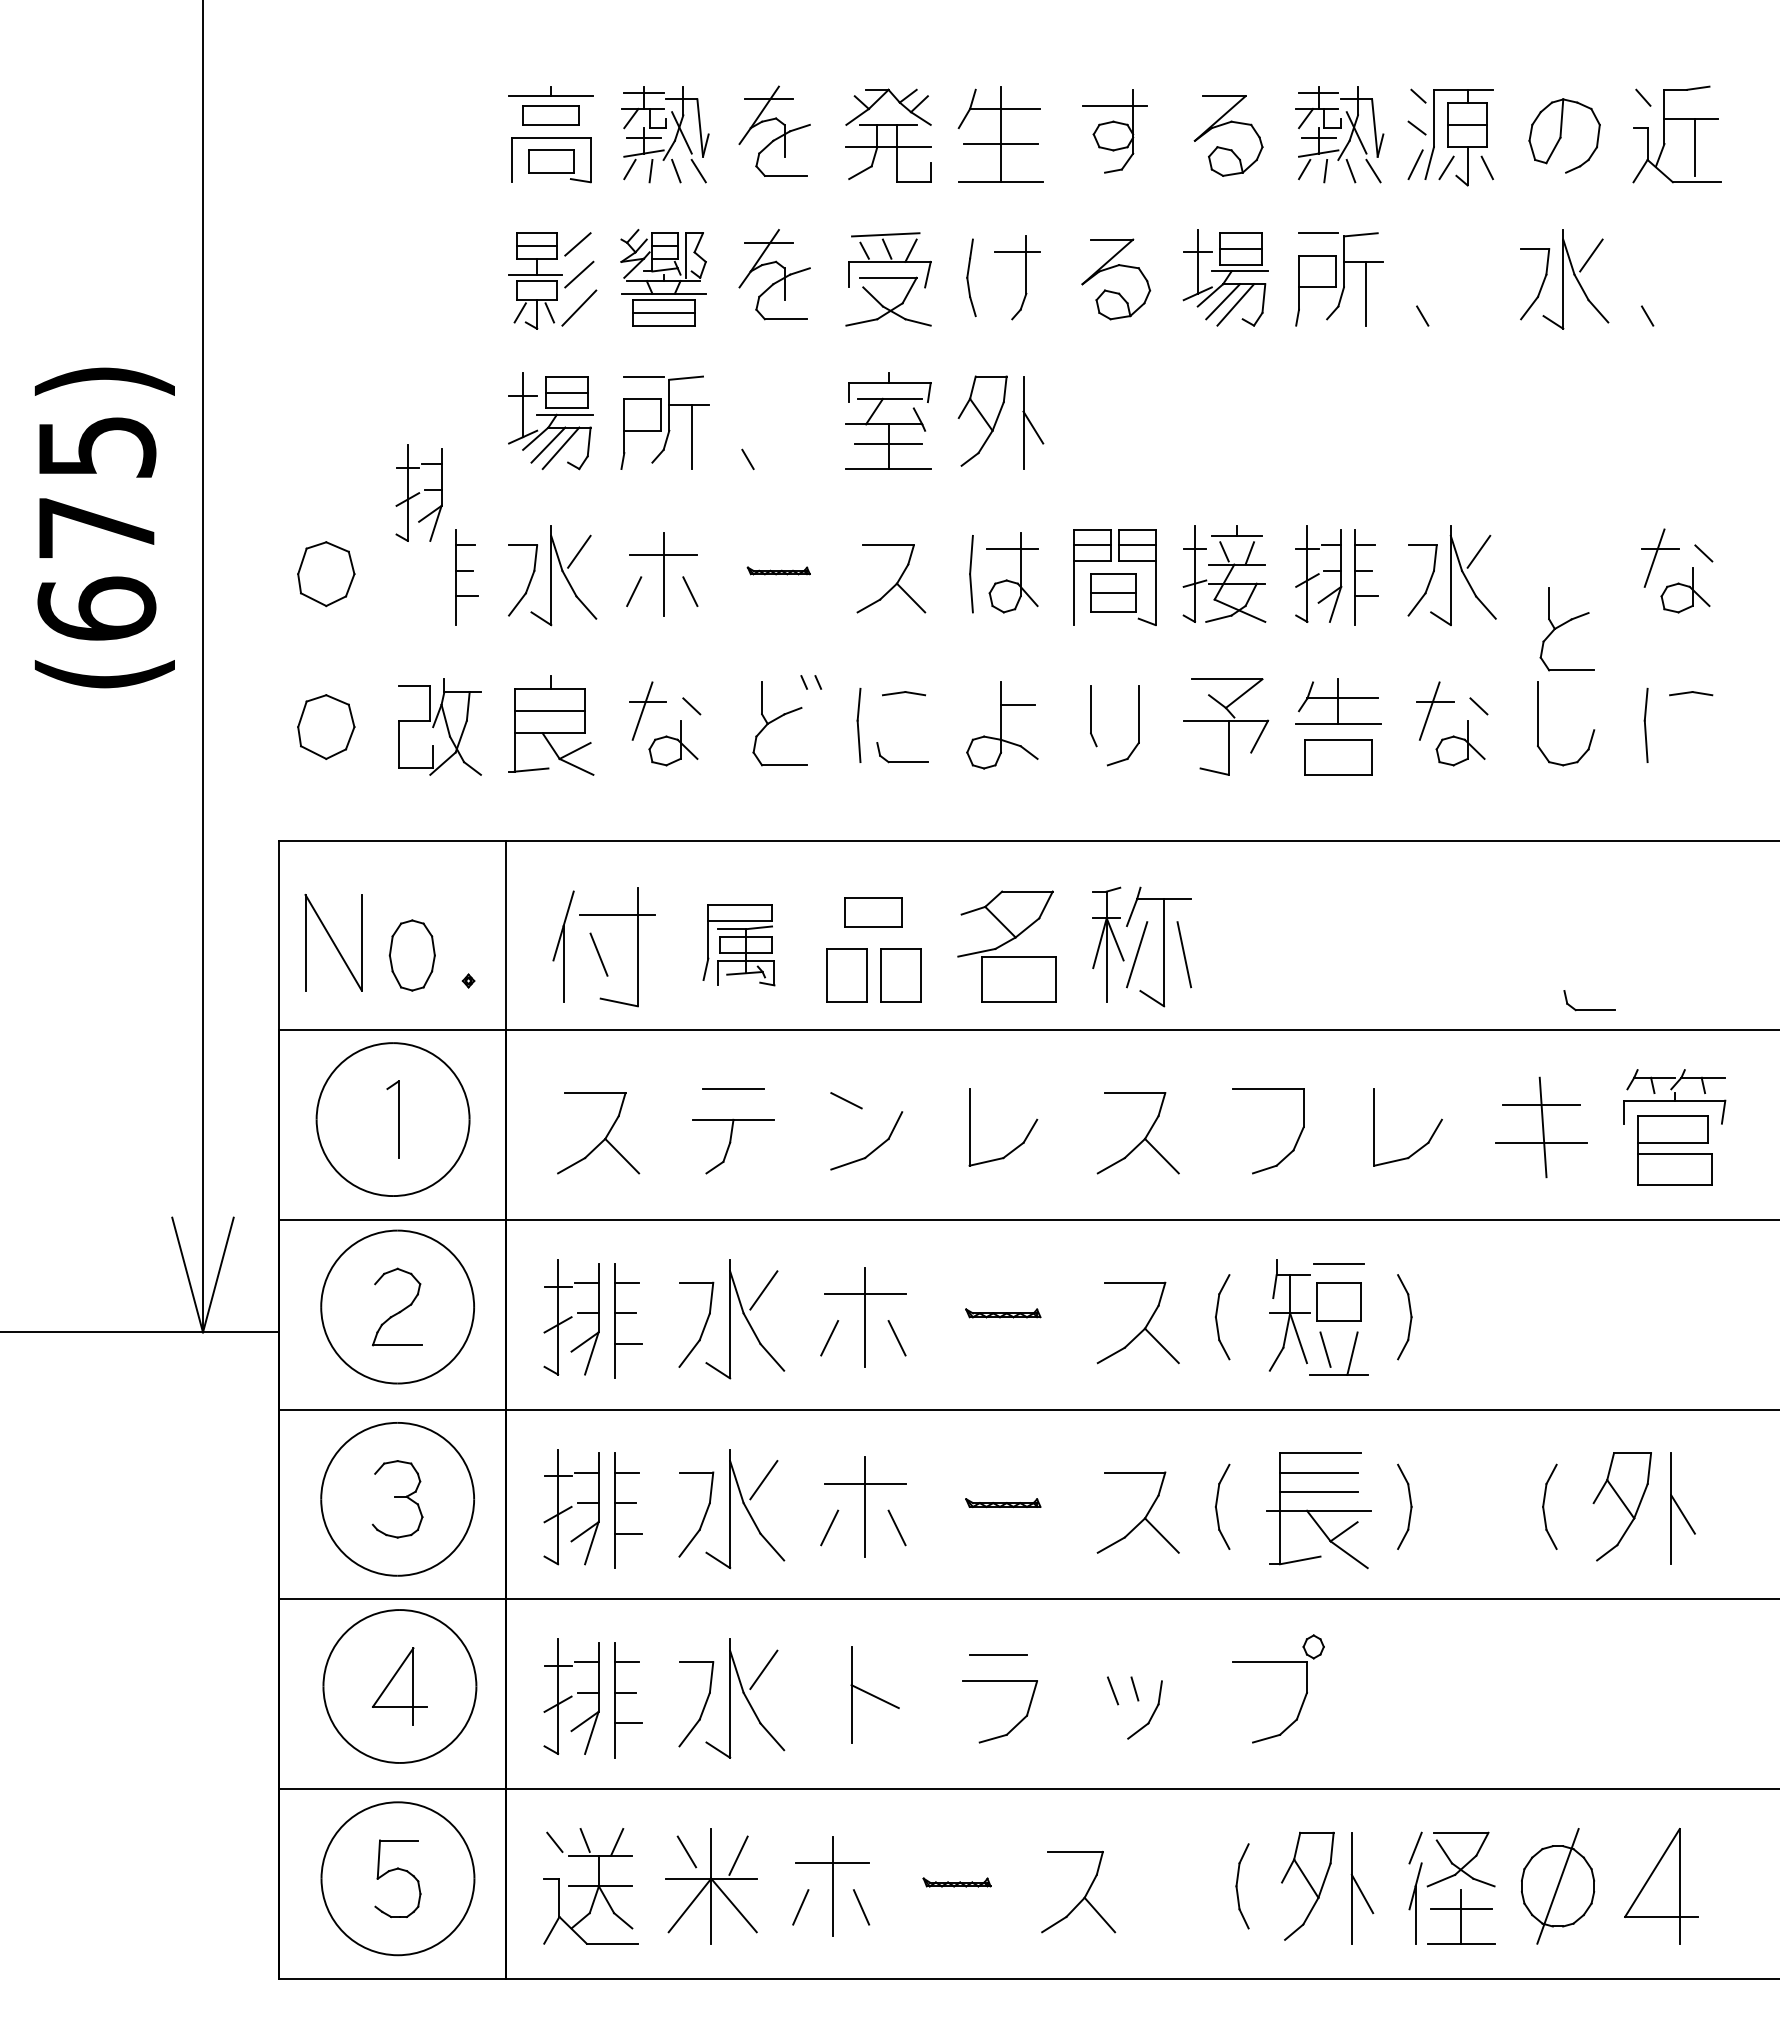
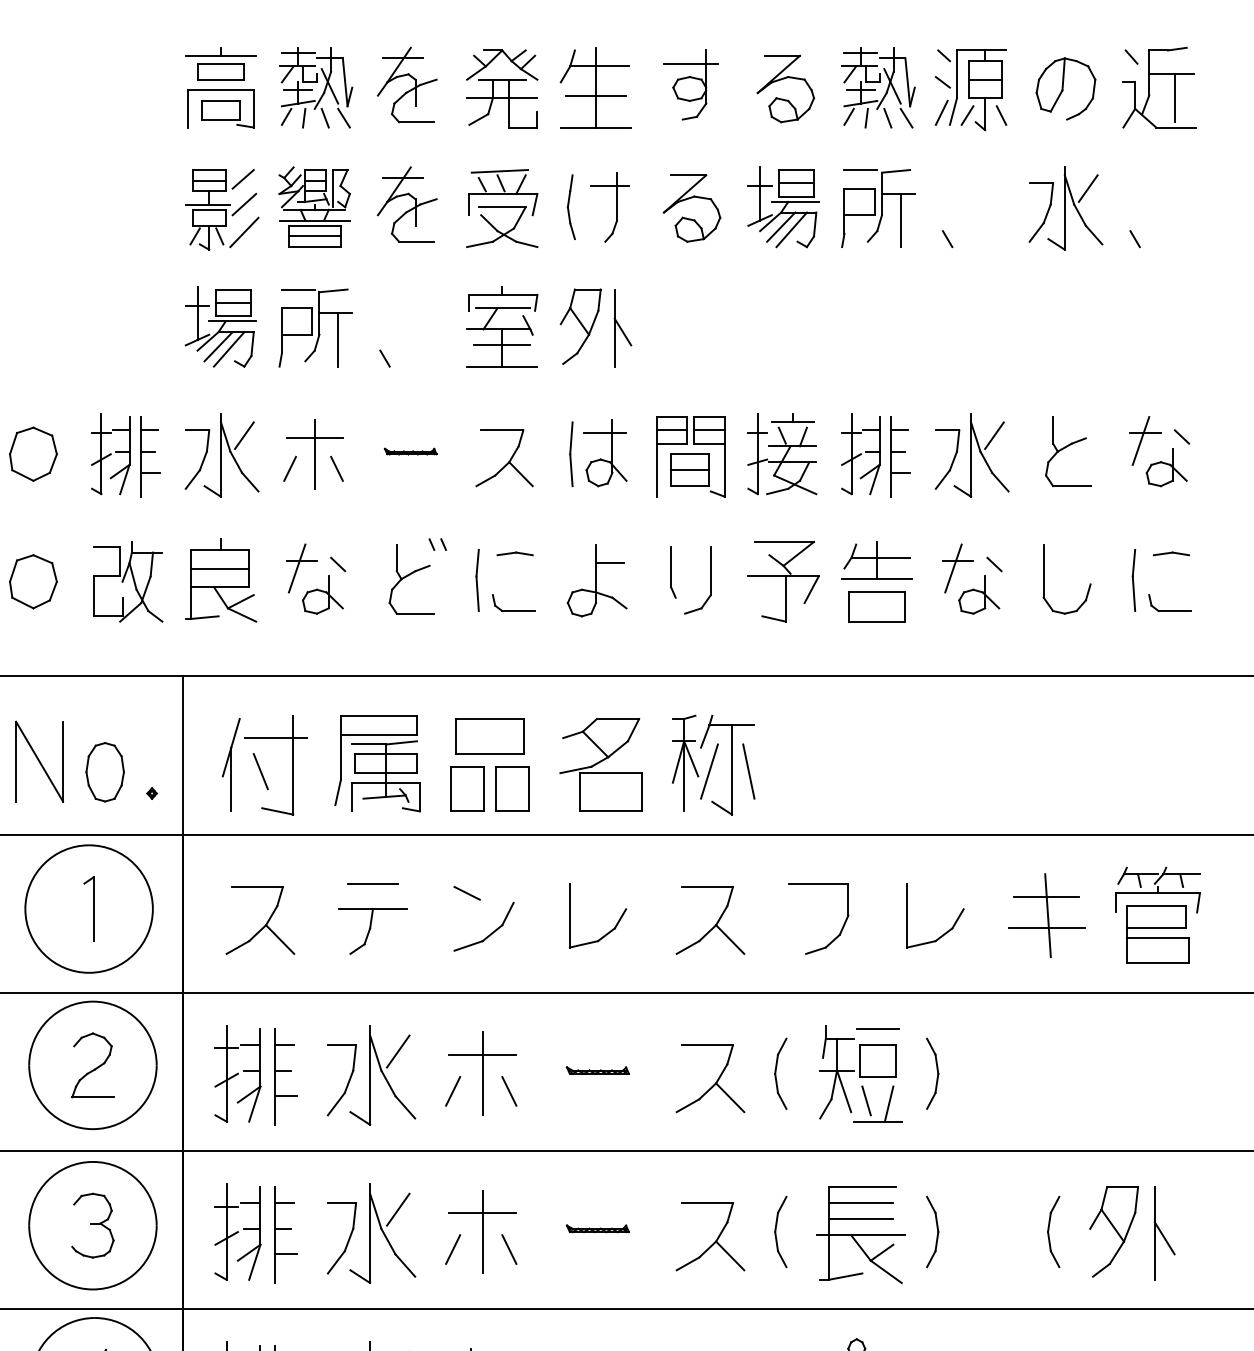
part: (418, 492) -> (110, 453), moved
part: (1566, 629) -> (1067, 452), moved
part: (873, 912) -> (489, 736), size x1.43
part: (738, 945) -> (377, 763), size x1.43
part: (1589, 1009) -> (1170, 610), moved

